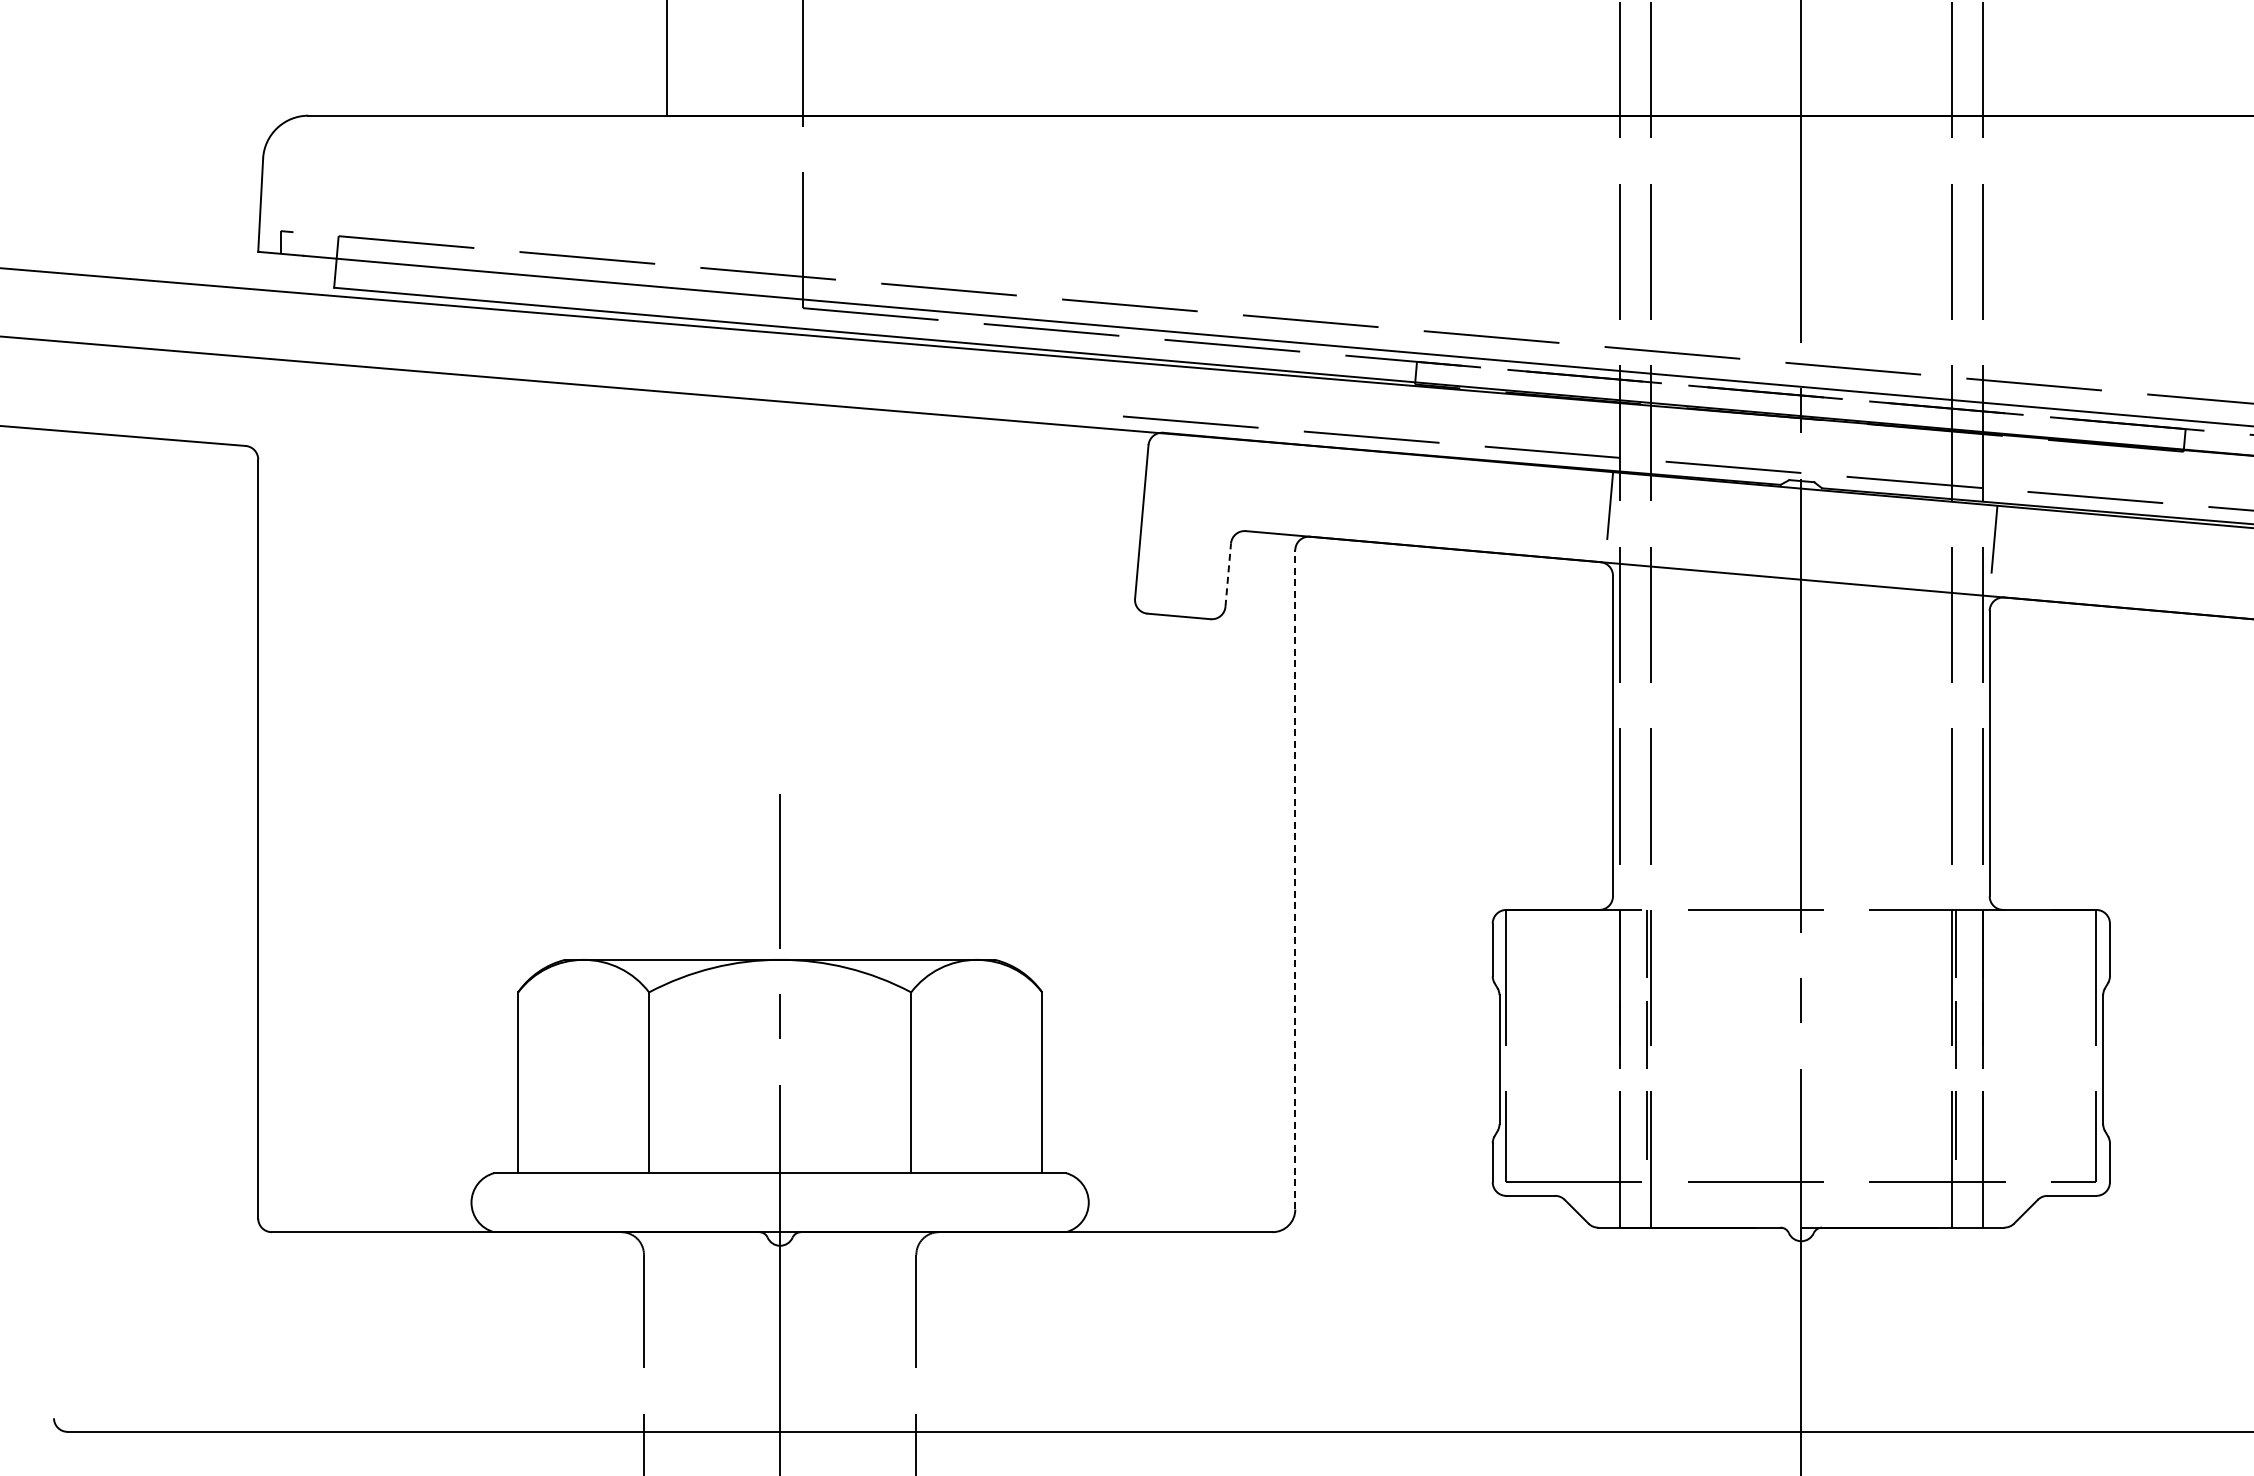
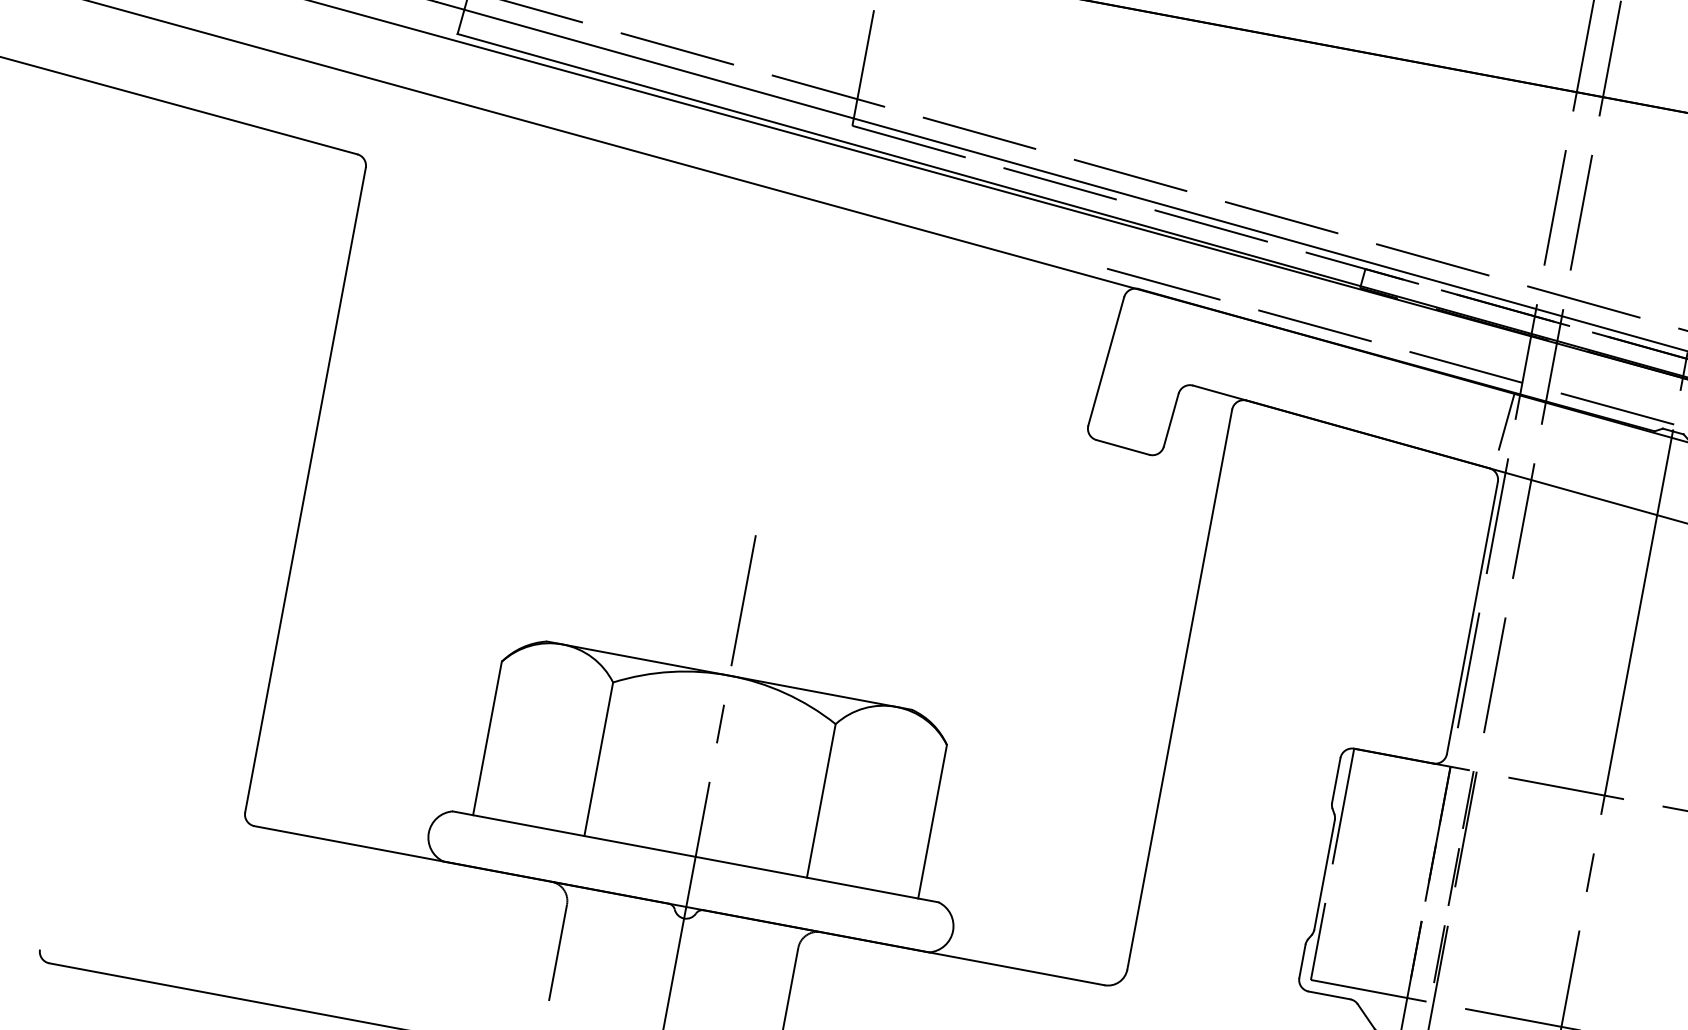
line: (1228, 575) -> (1171, 420), dashed -> solid
line: (1295, 879) -> (1179, 689), dashed -> solid

